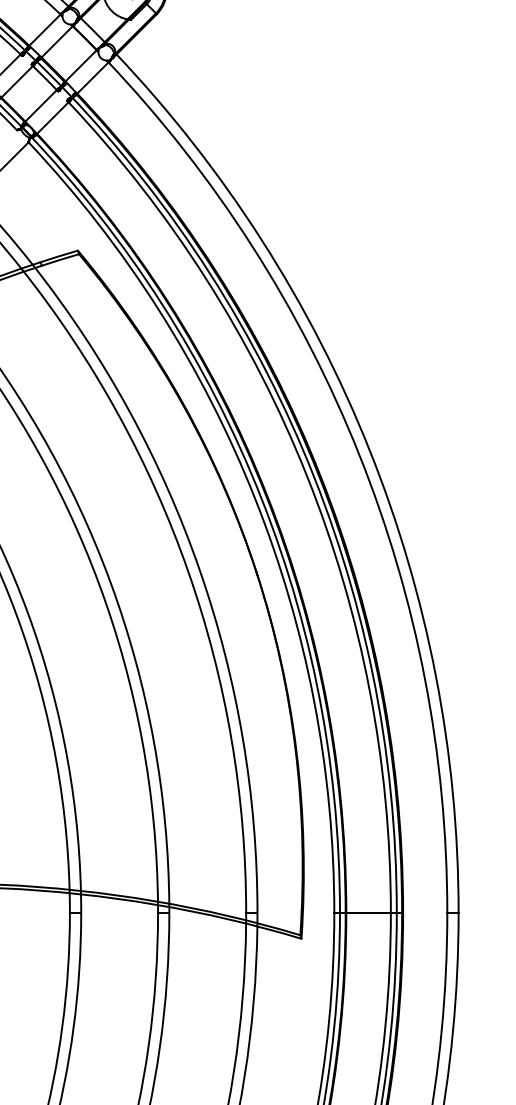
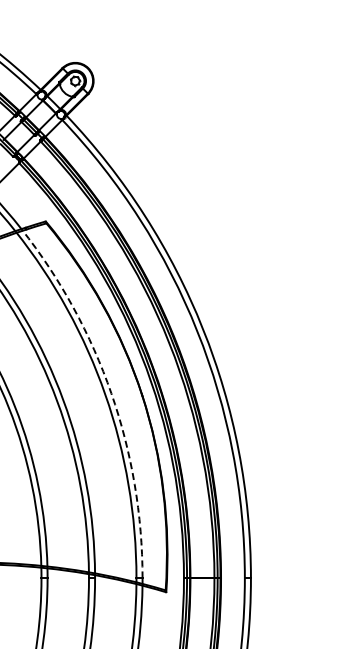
arc: (199, 569) -> (111, 393), solid -> dashed

